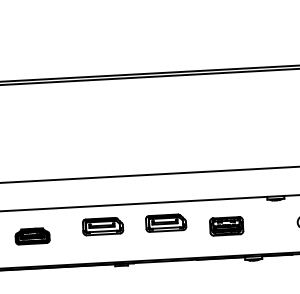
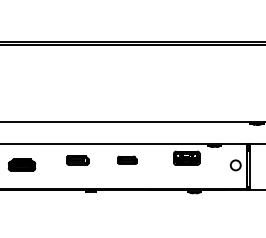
part: (166, 223) -> (127, 160), size x0.6
part: (226, 225) -> (186, 157), moved
part: (102, 227) -> (77, 160), size x0.7

